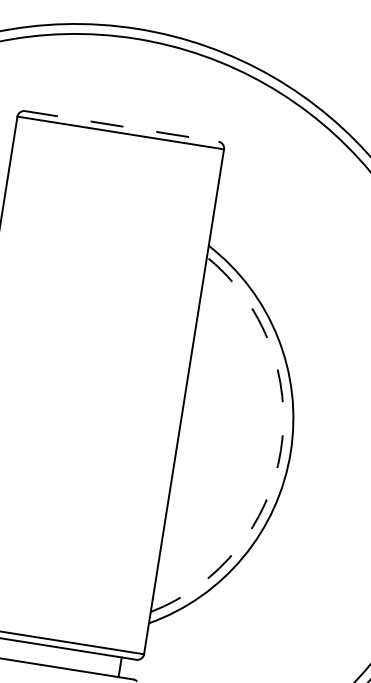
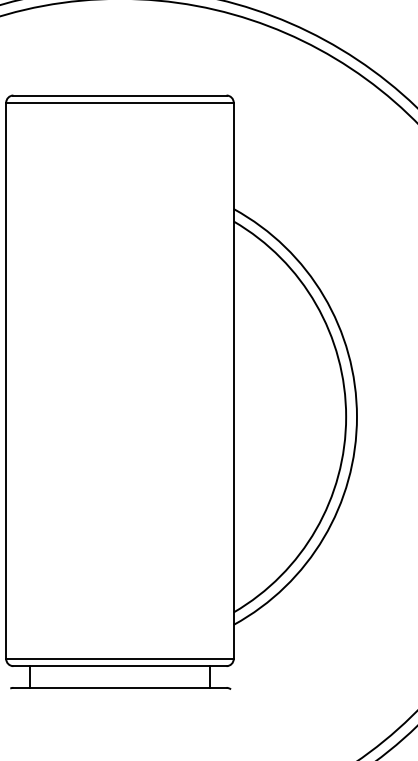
line: (121, 126) -> (119, 95), dashed -> solid
arc: (281, 450) -> (346, 416), dashed -> solid

